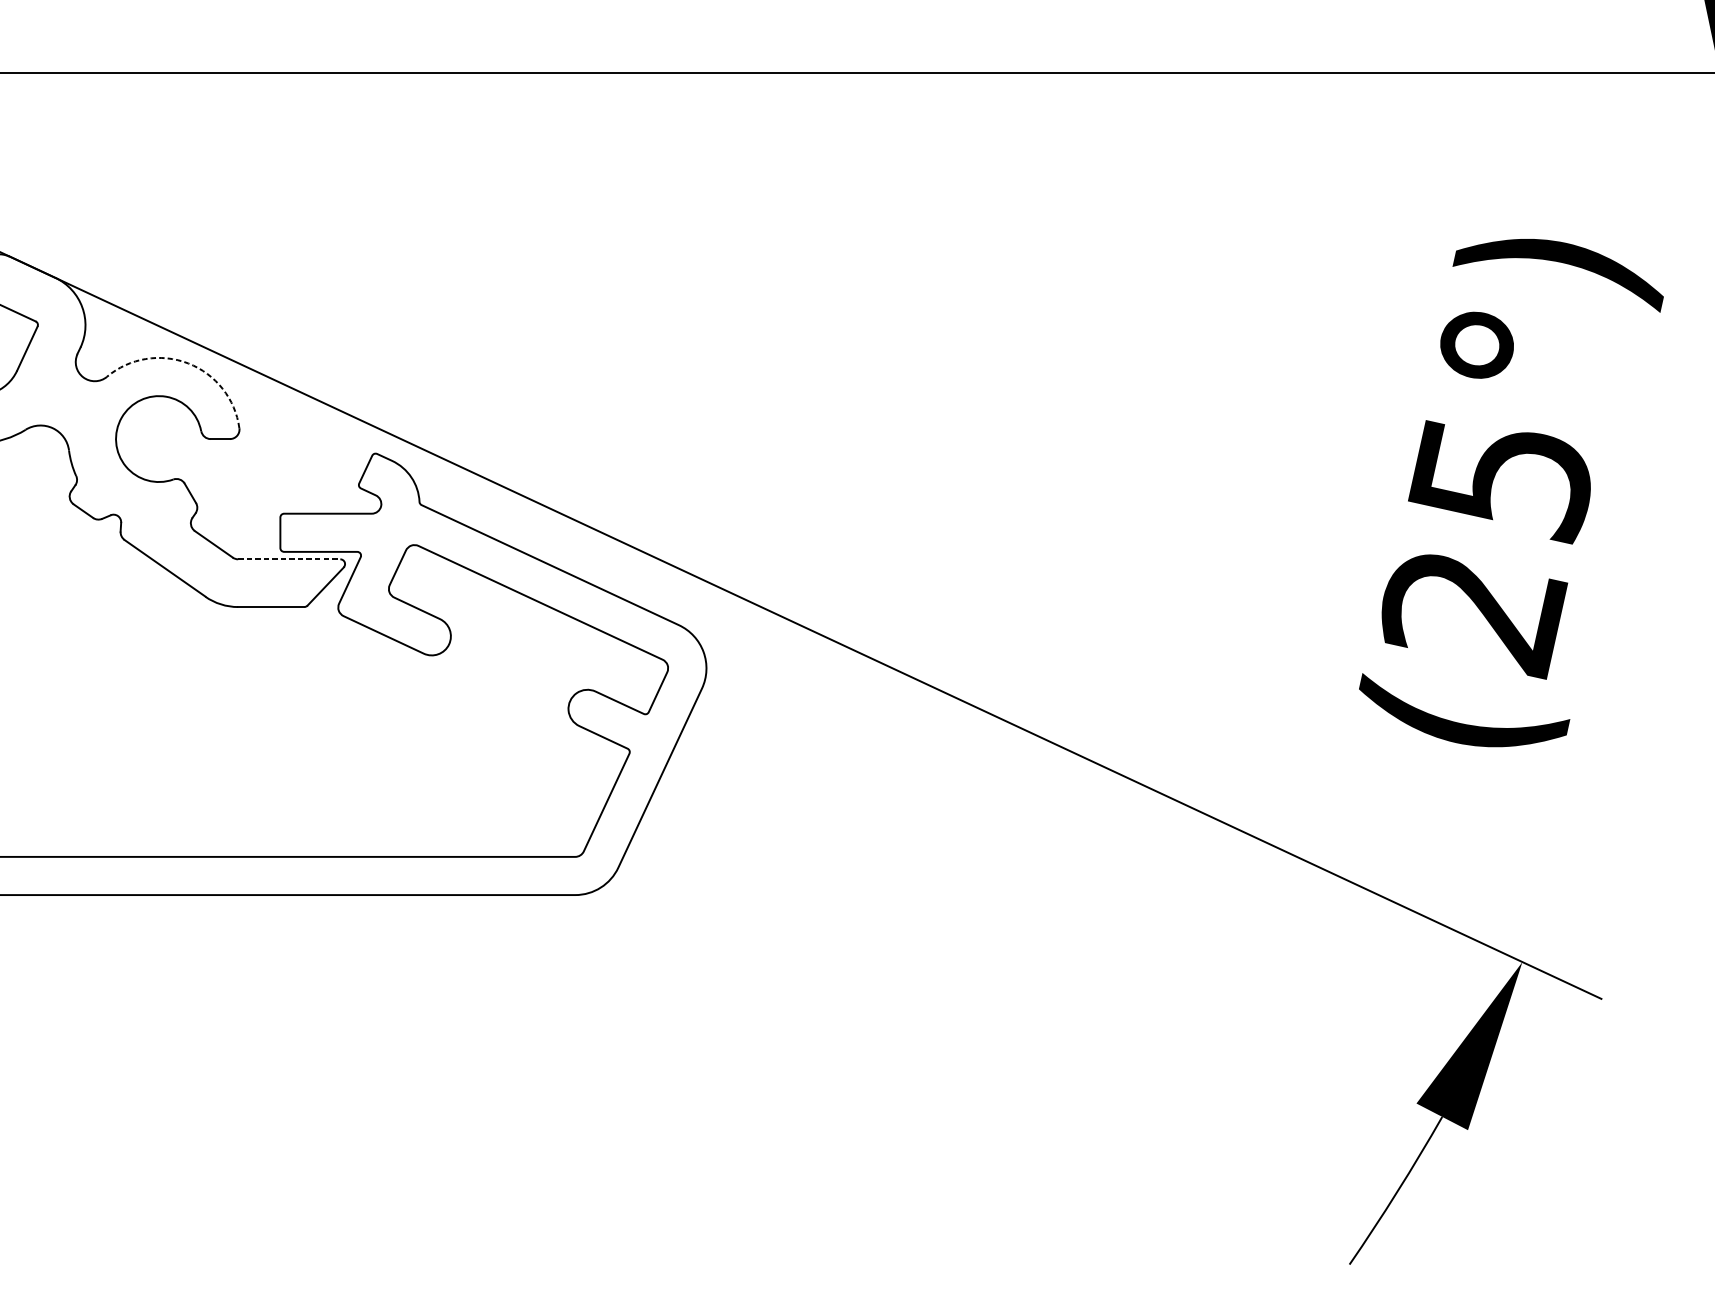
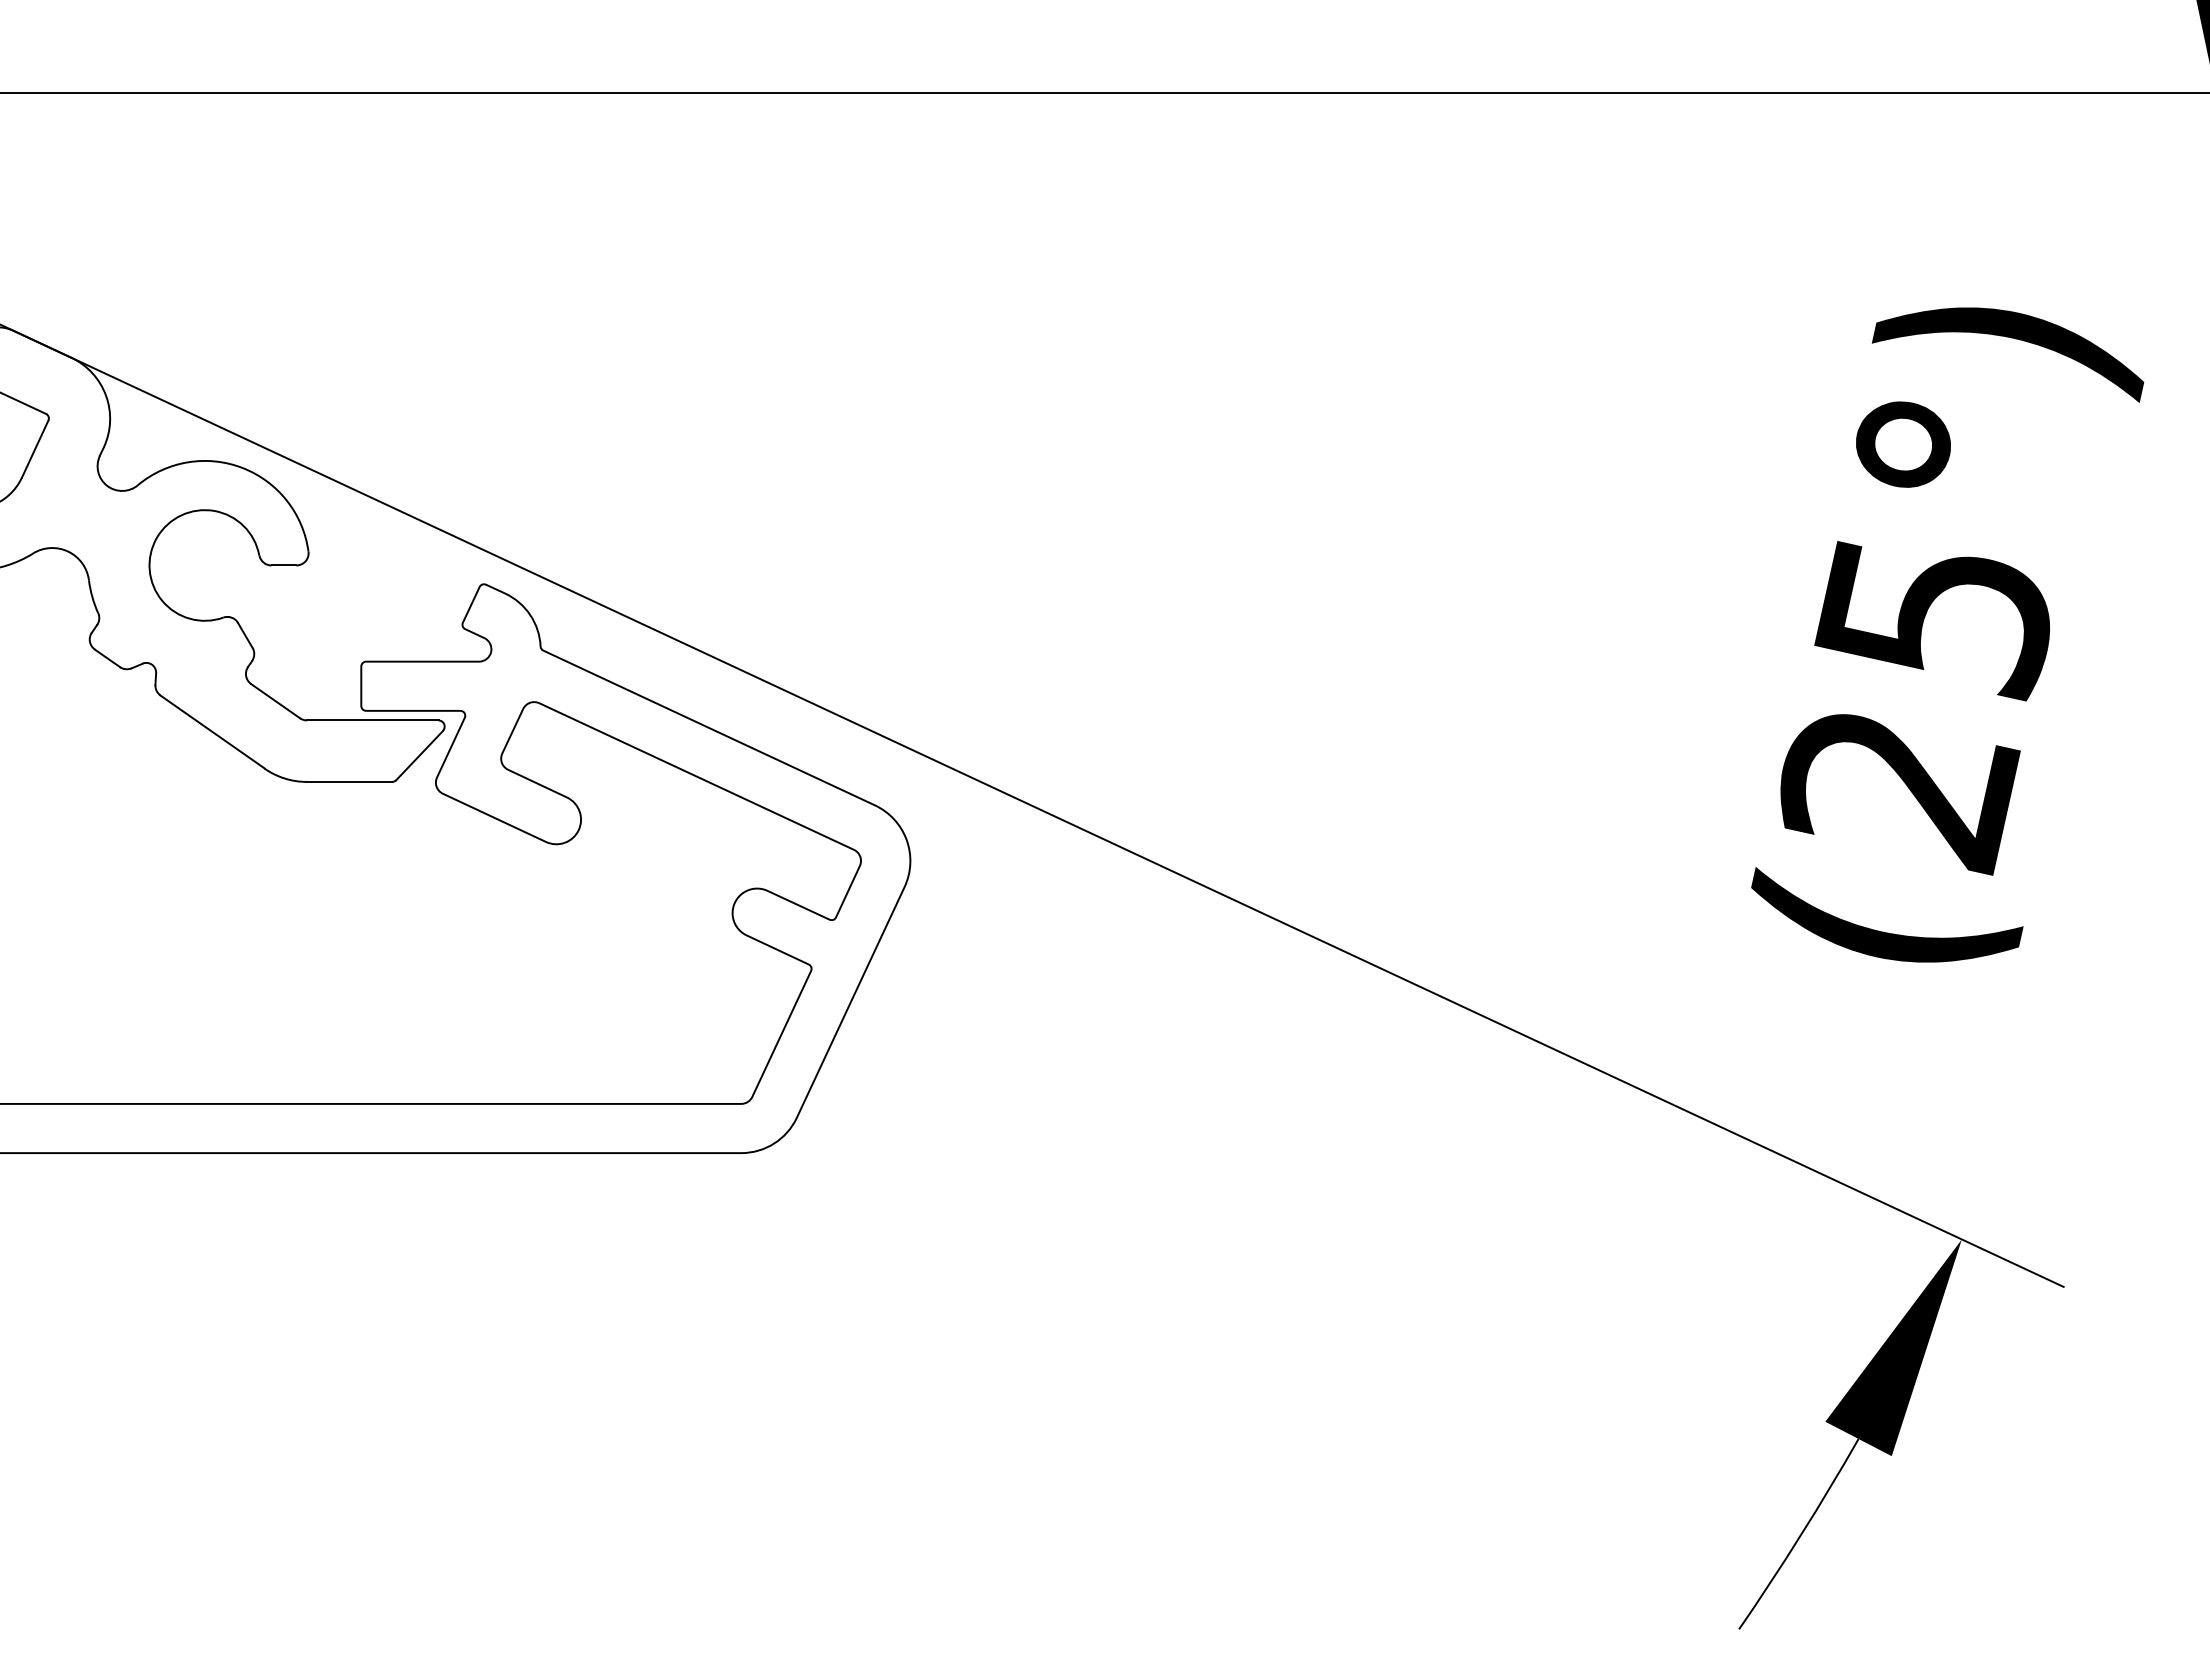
arc: (188, 363) -> (242, 468), dashed -> solid
line: (289, 559) -> (372, 720), dashed -> solid

